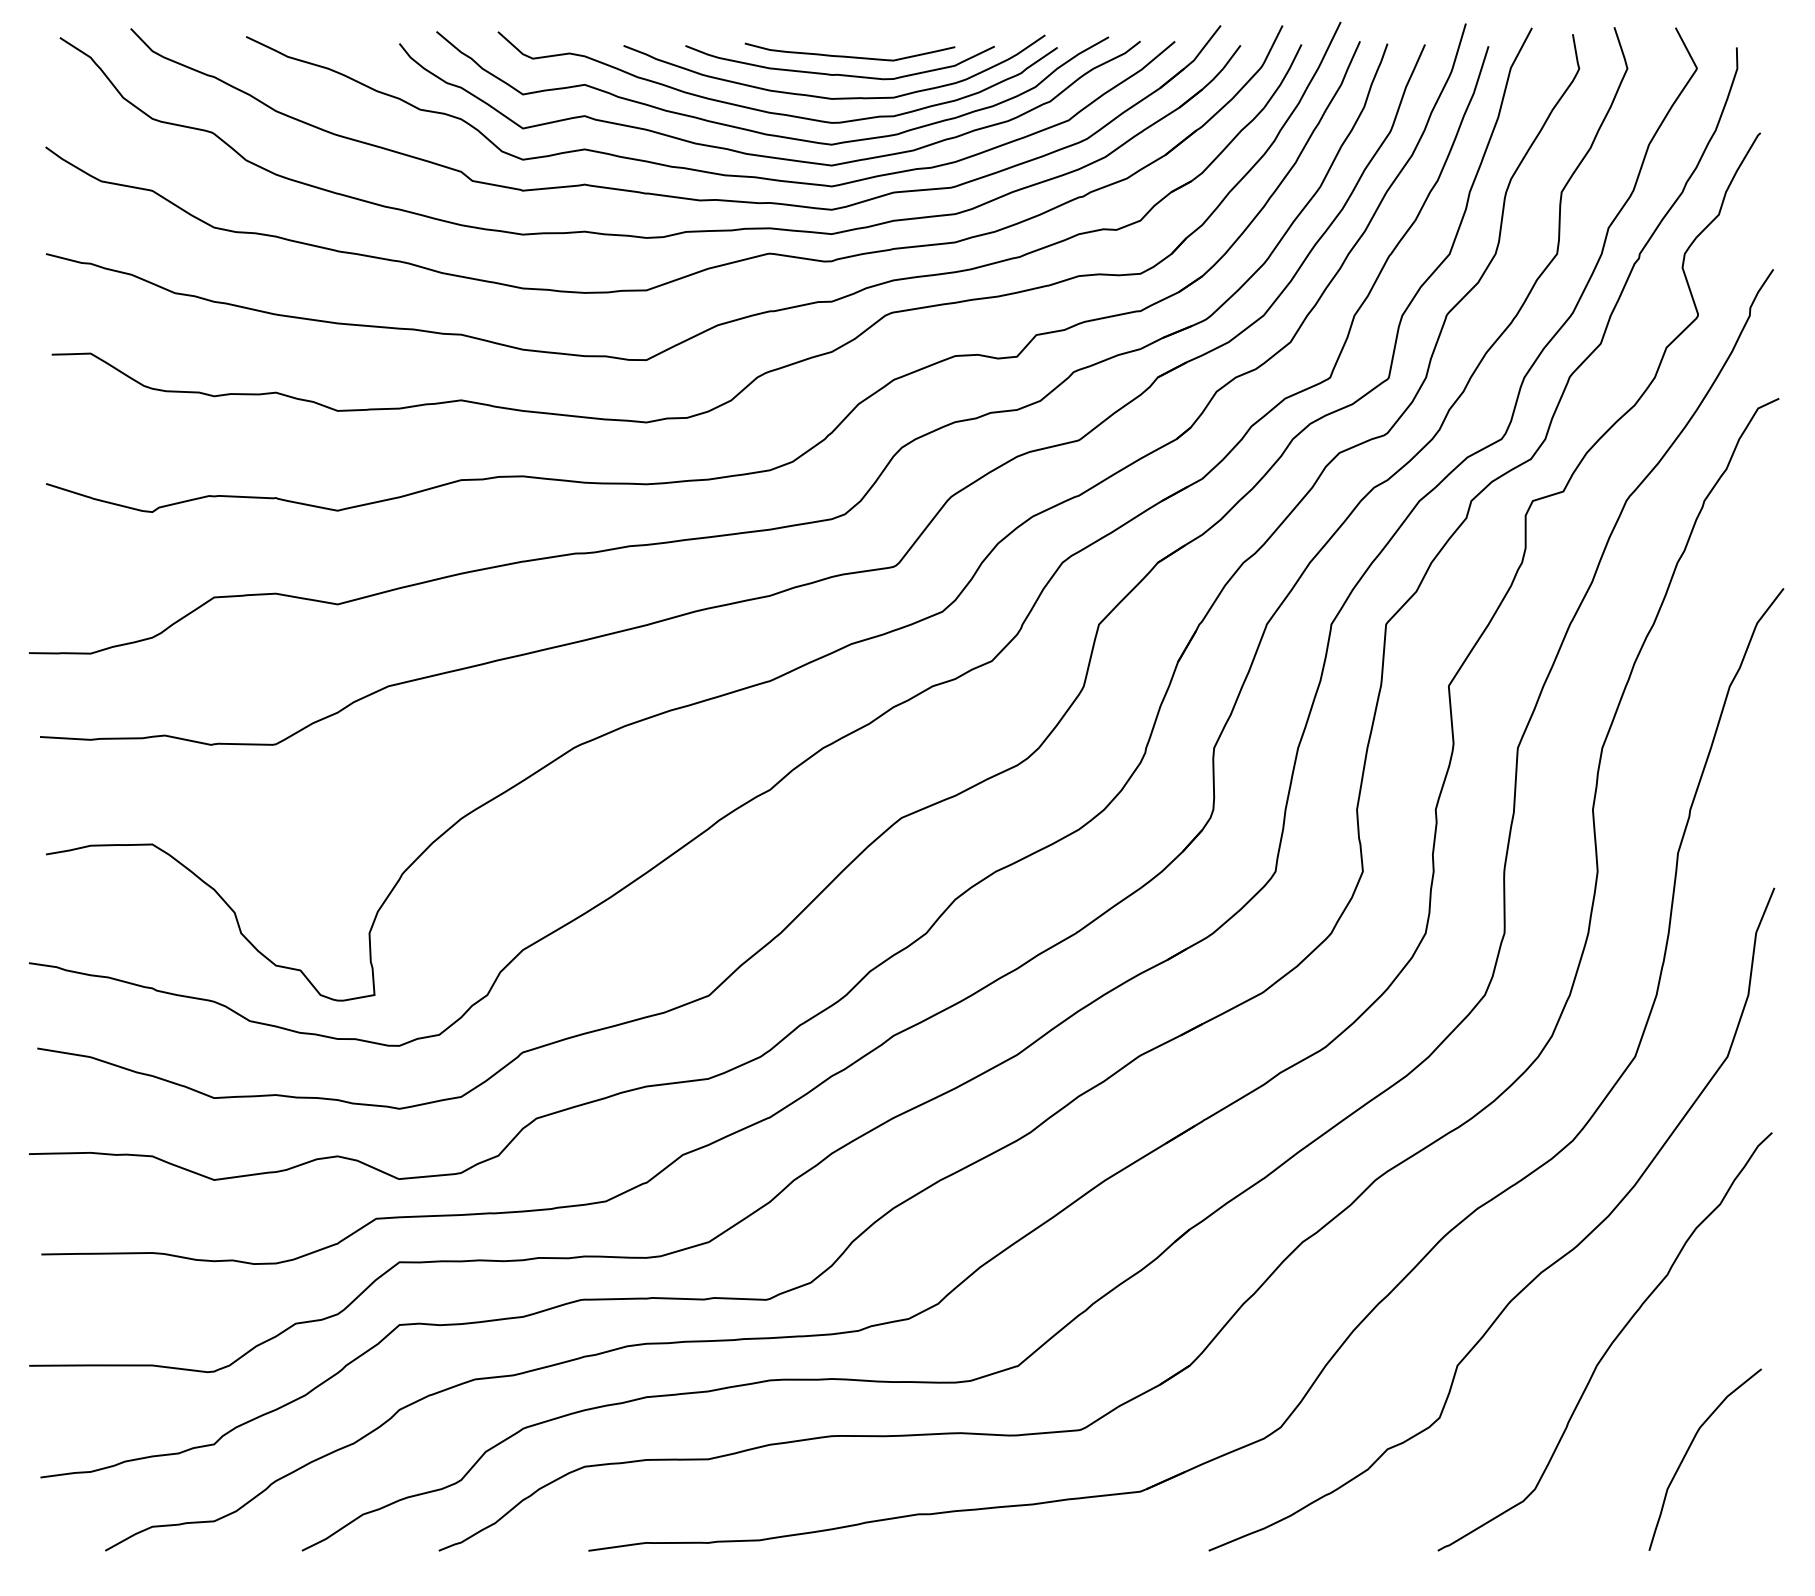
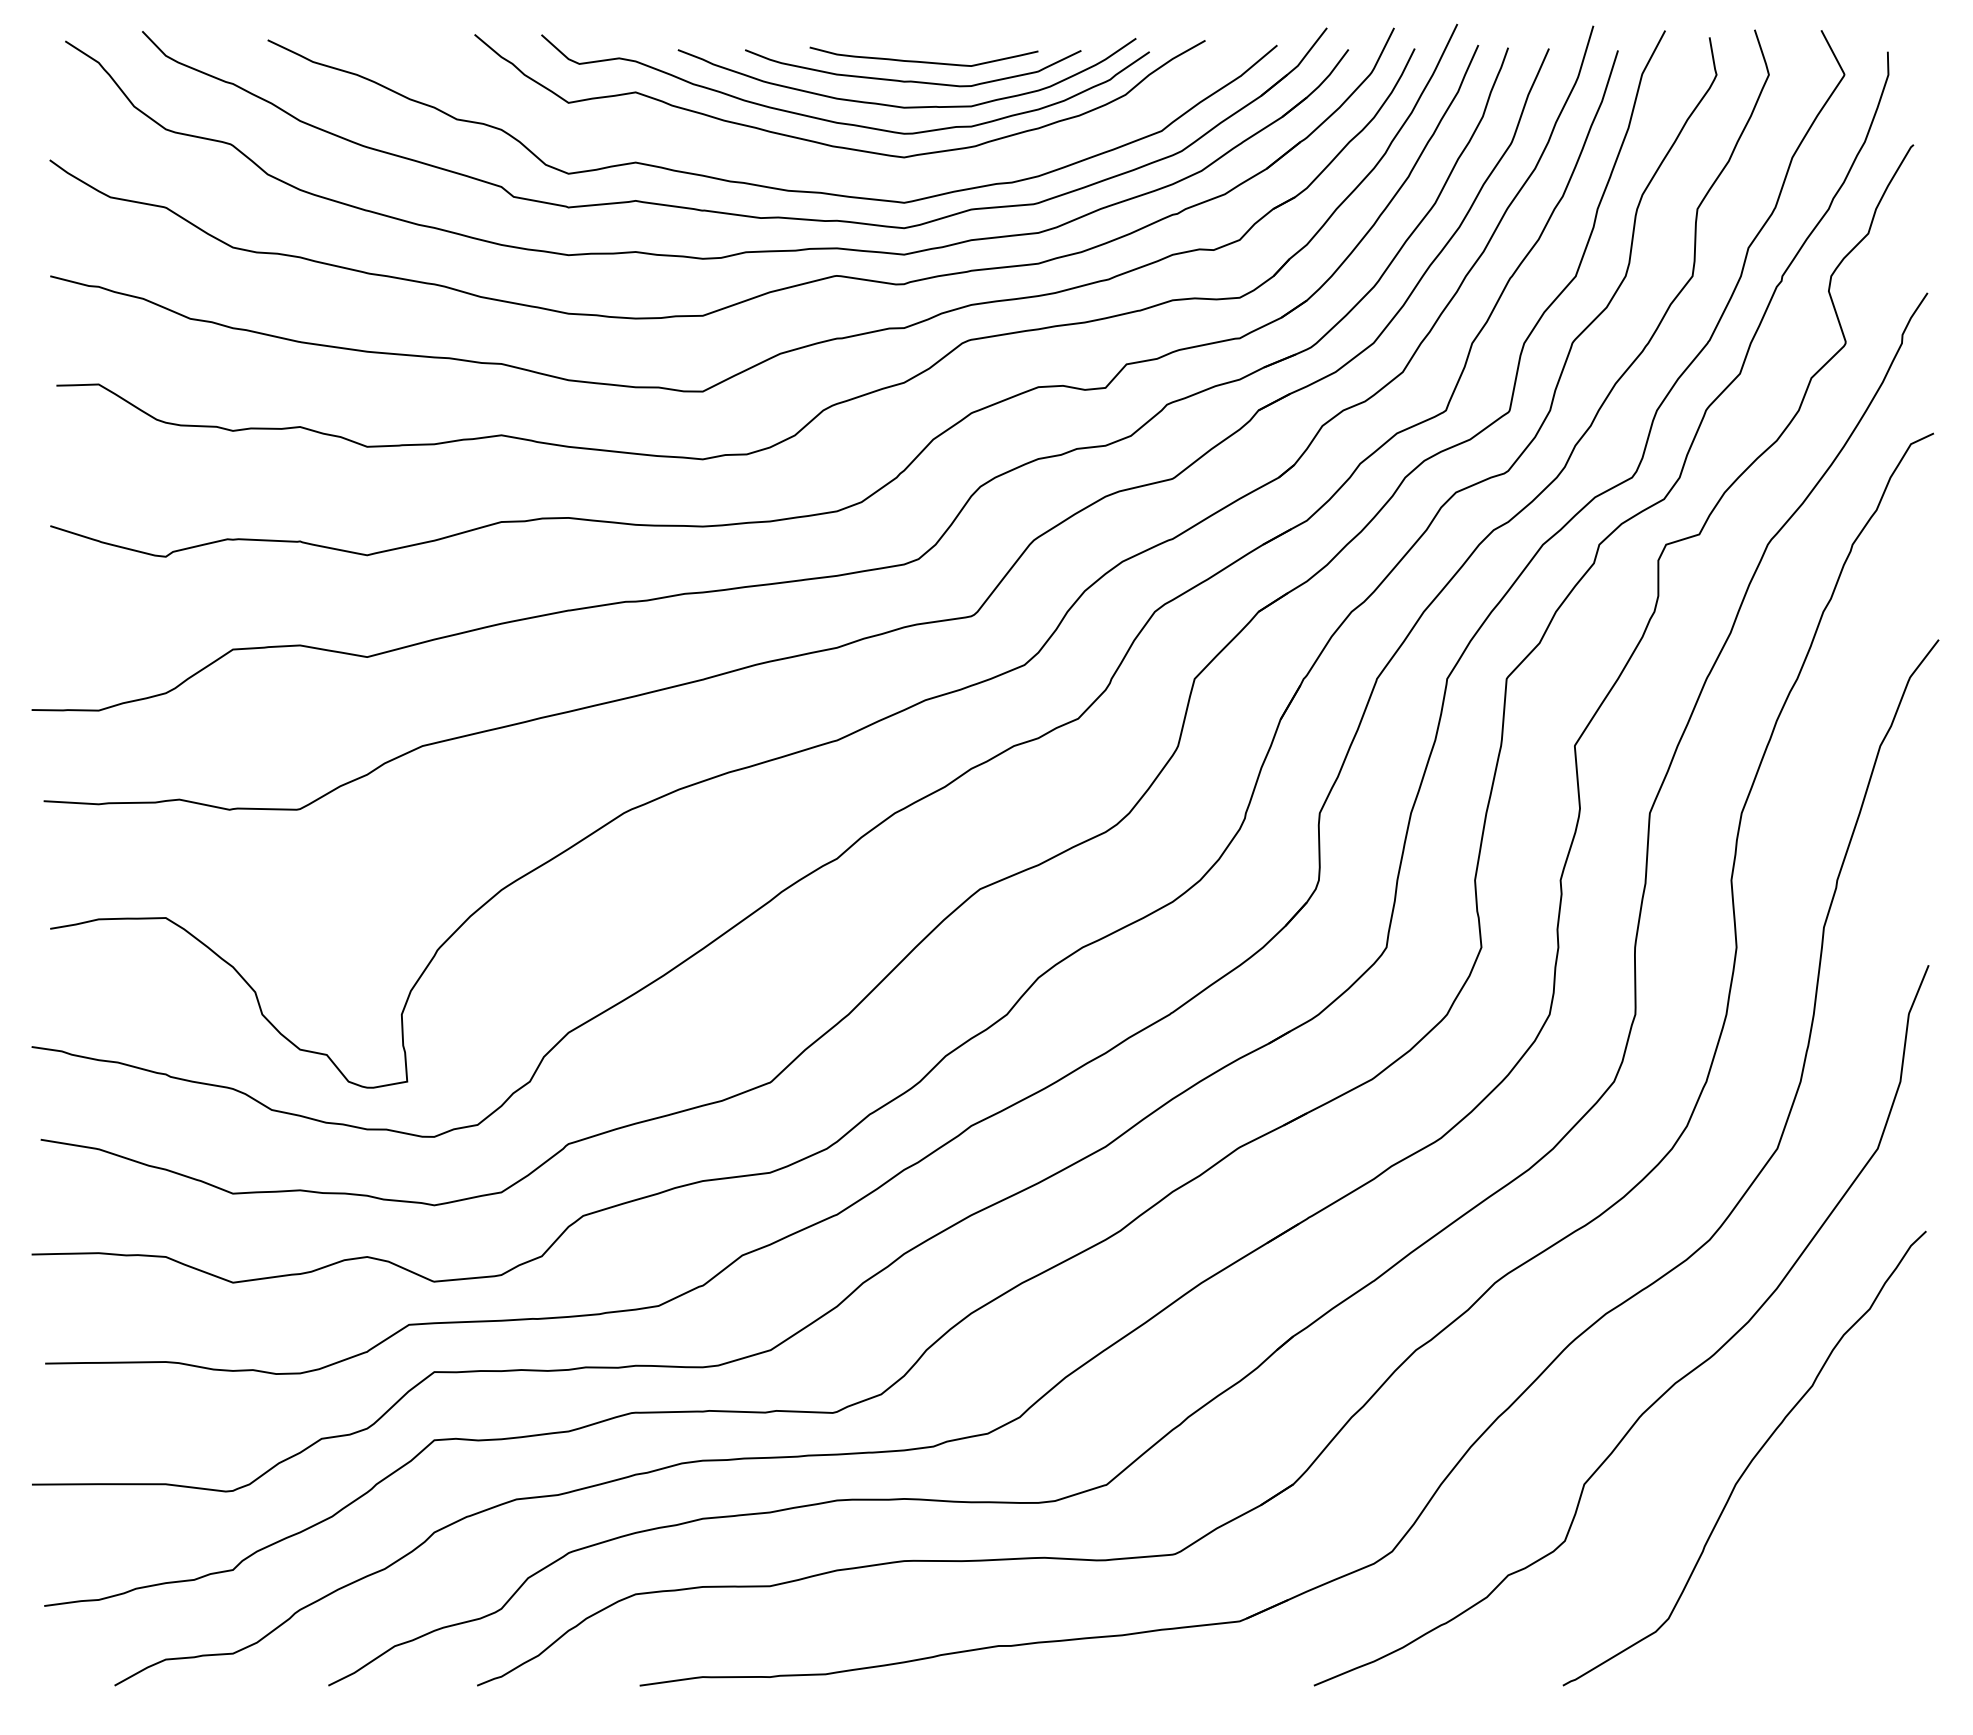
curve: (761, 154) -> (827, 168), removed
curve: (1689, 1449) -> (1836, 1575), removed

